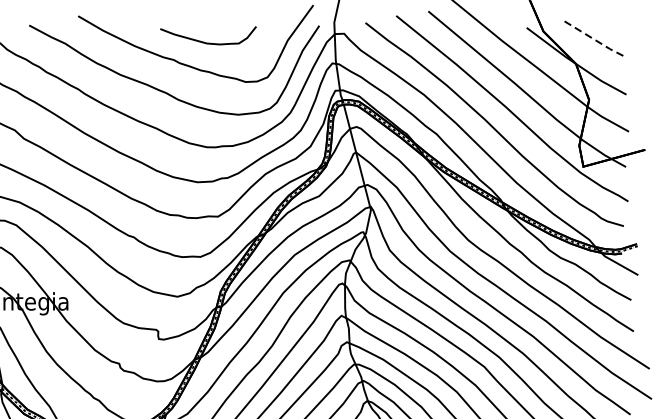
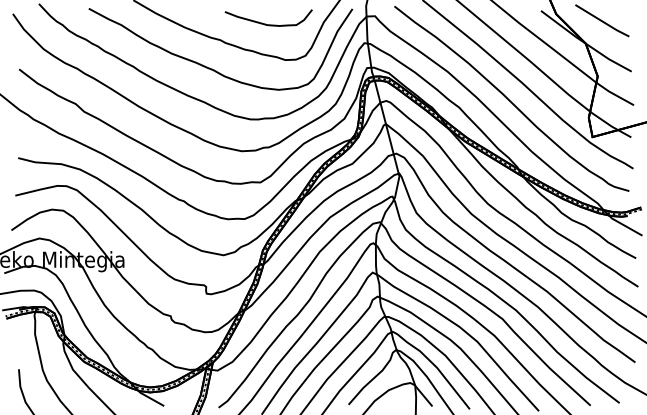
line: (595, 39) -> (603, 21), dashed -> solid
curve: (205, 41) -> (266, 23), moved

